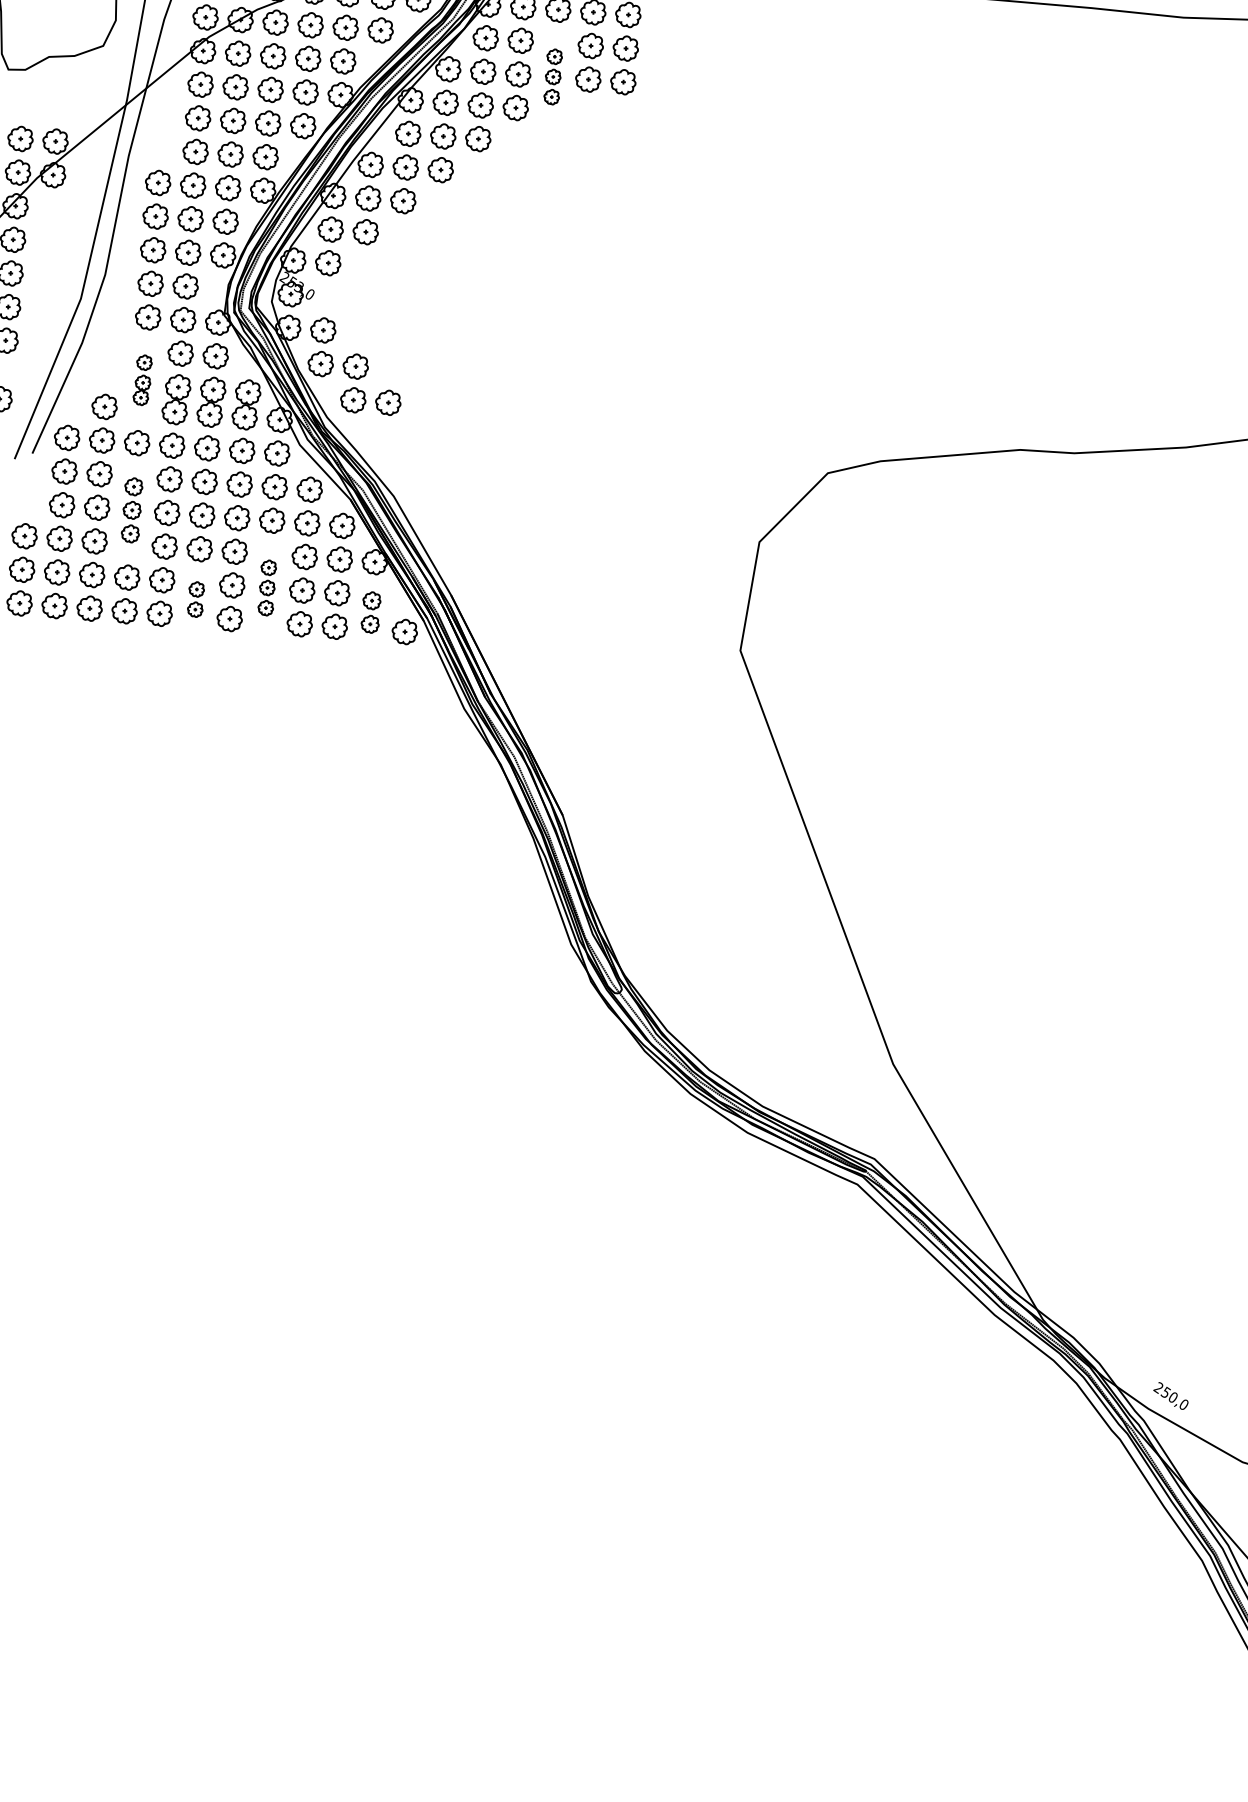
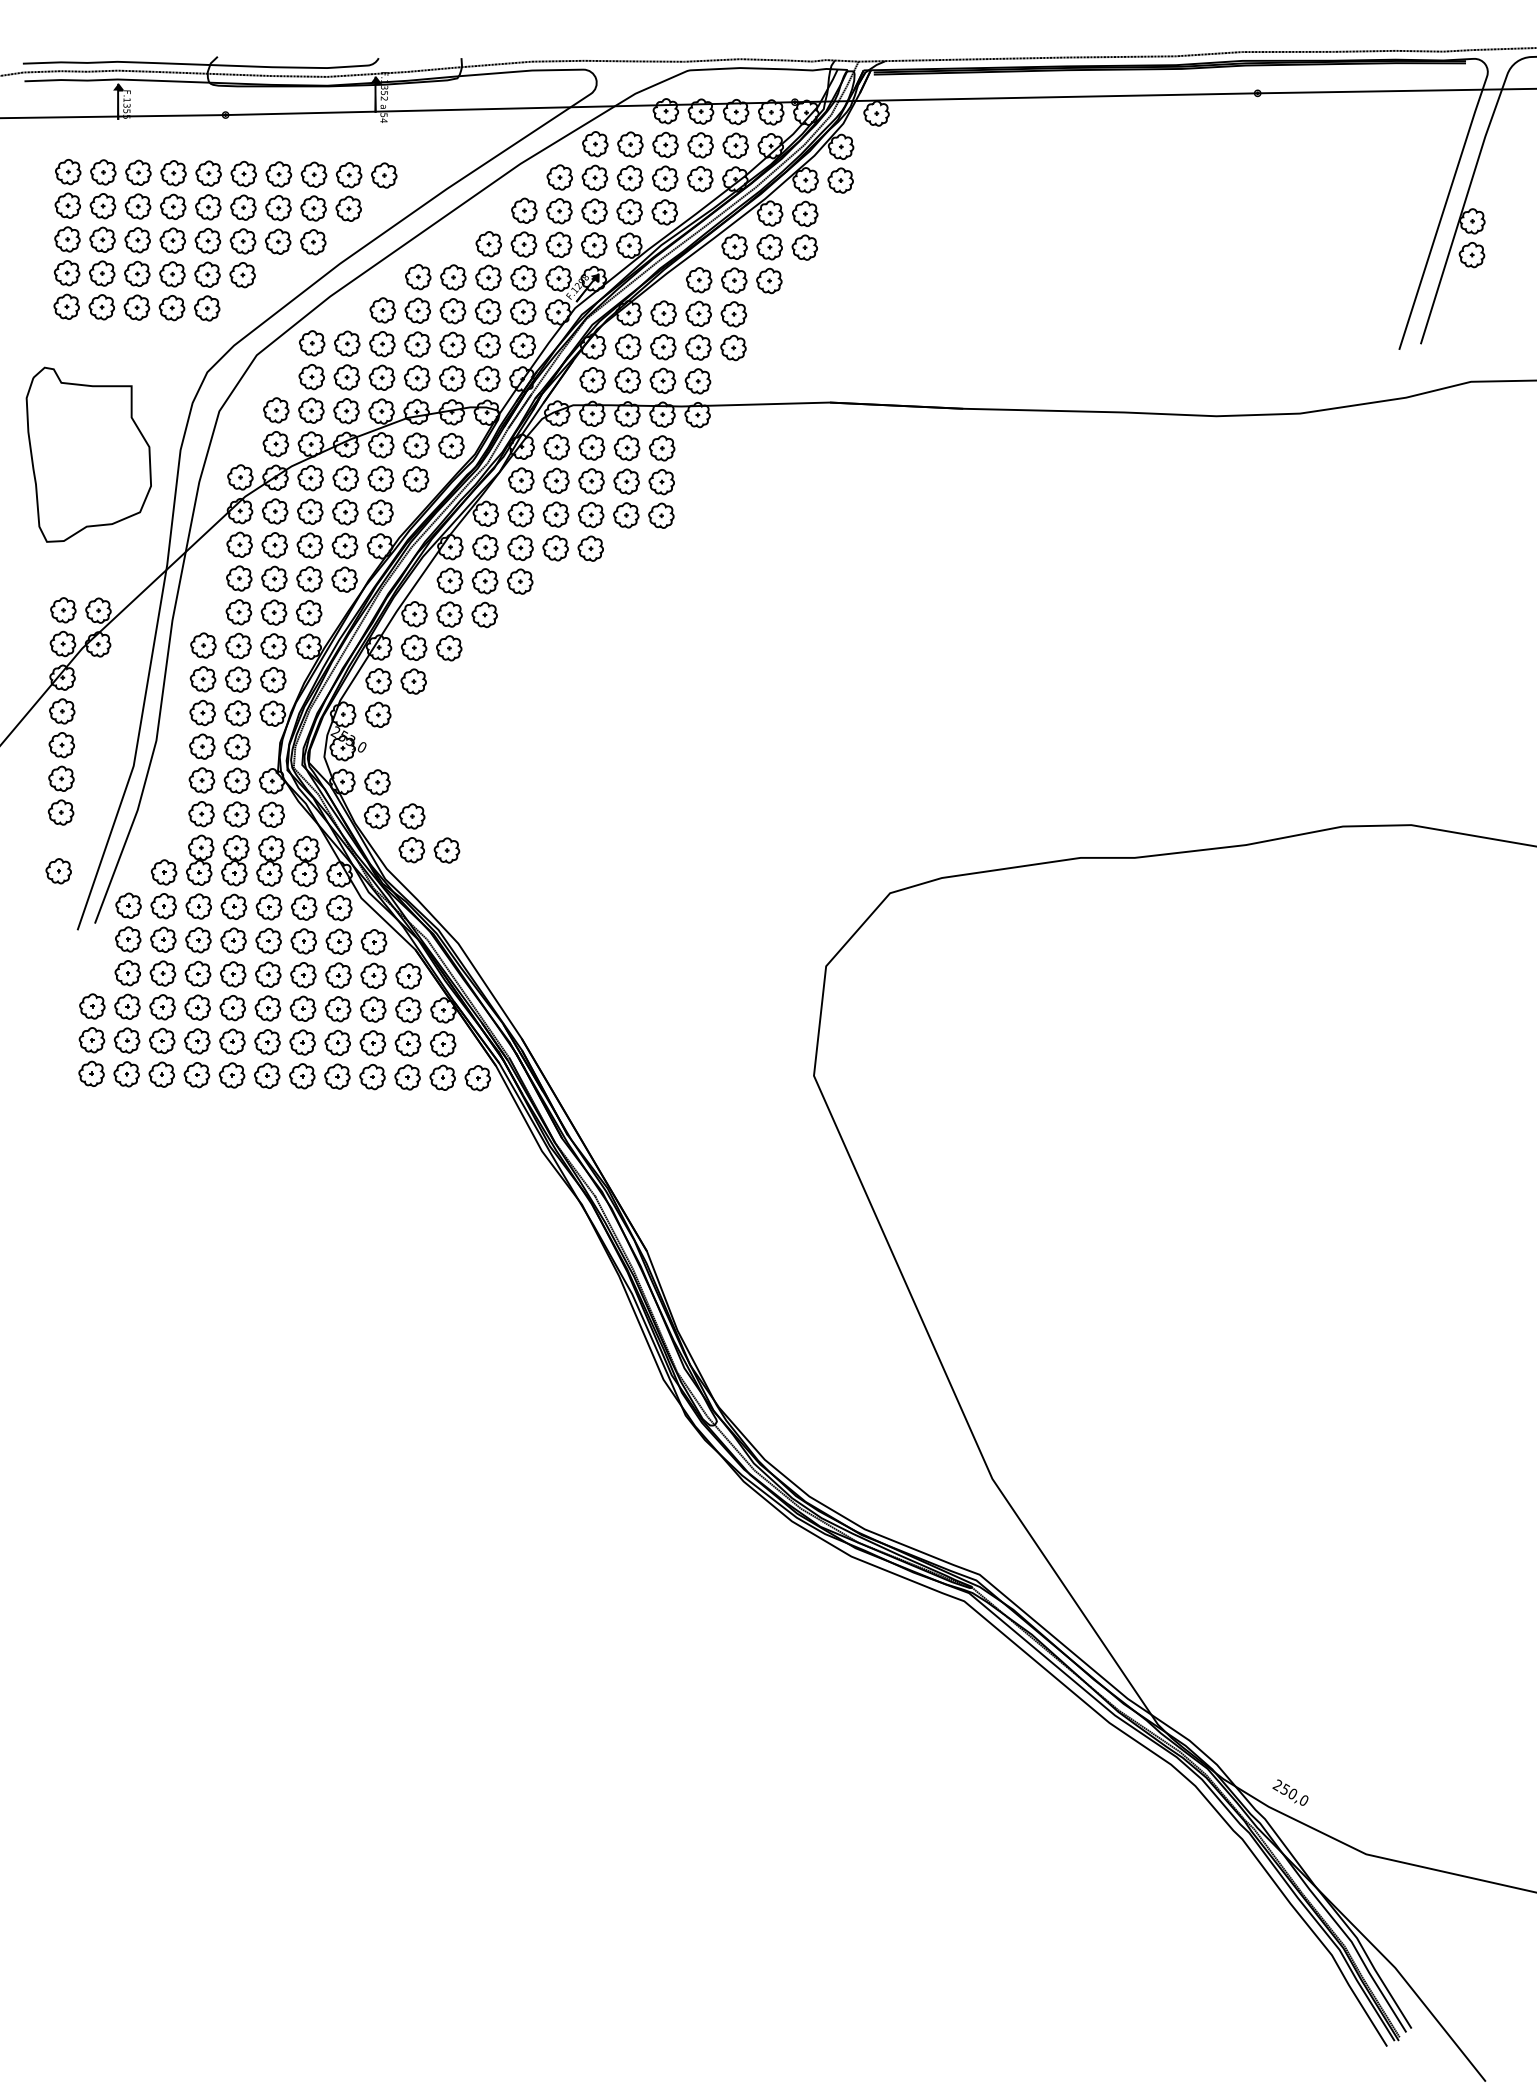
part: (552, 76) -> (590, 514), size x1.67
part: (142, 380) -> (200, 843), size x1.67
part: (131, 509) -> (197, 973), size x1.43
part: (266, 587) -> (337, 1042), size x1.67
part: (196, 599) -> (267, 1058), size x1.67
part: (370, 612) -> (442, 1060), size x1.43

